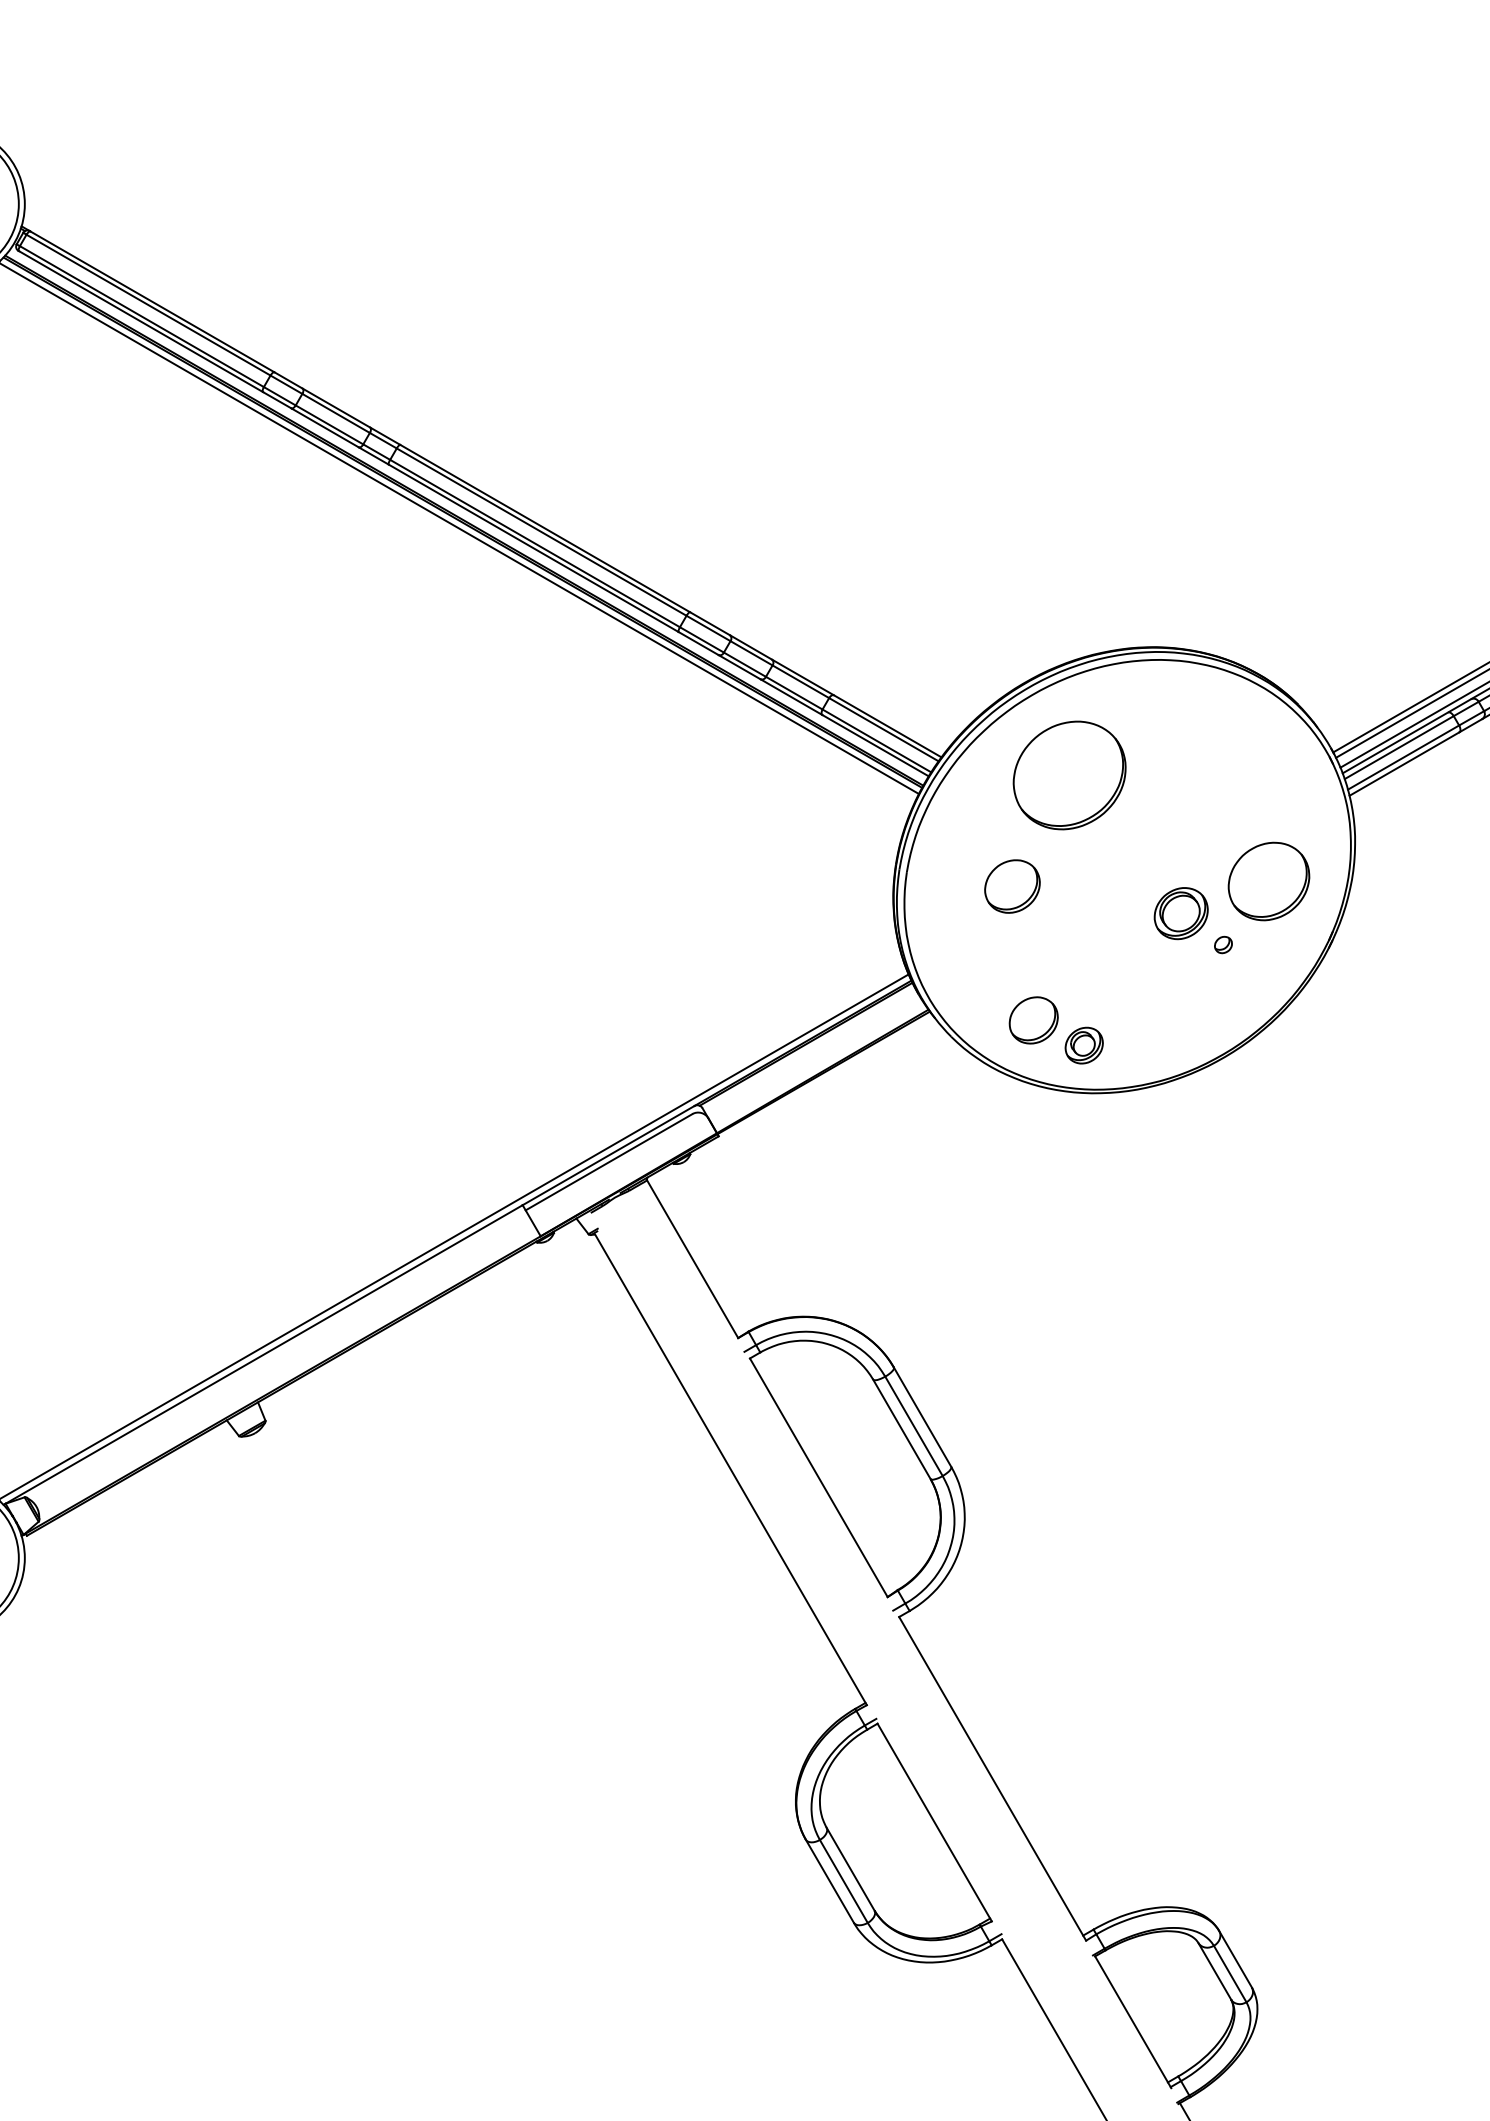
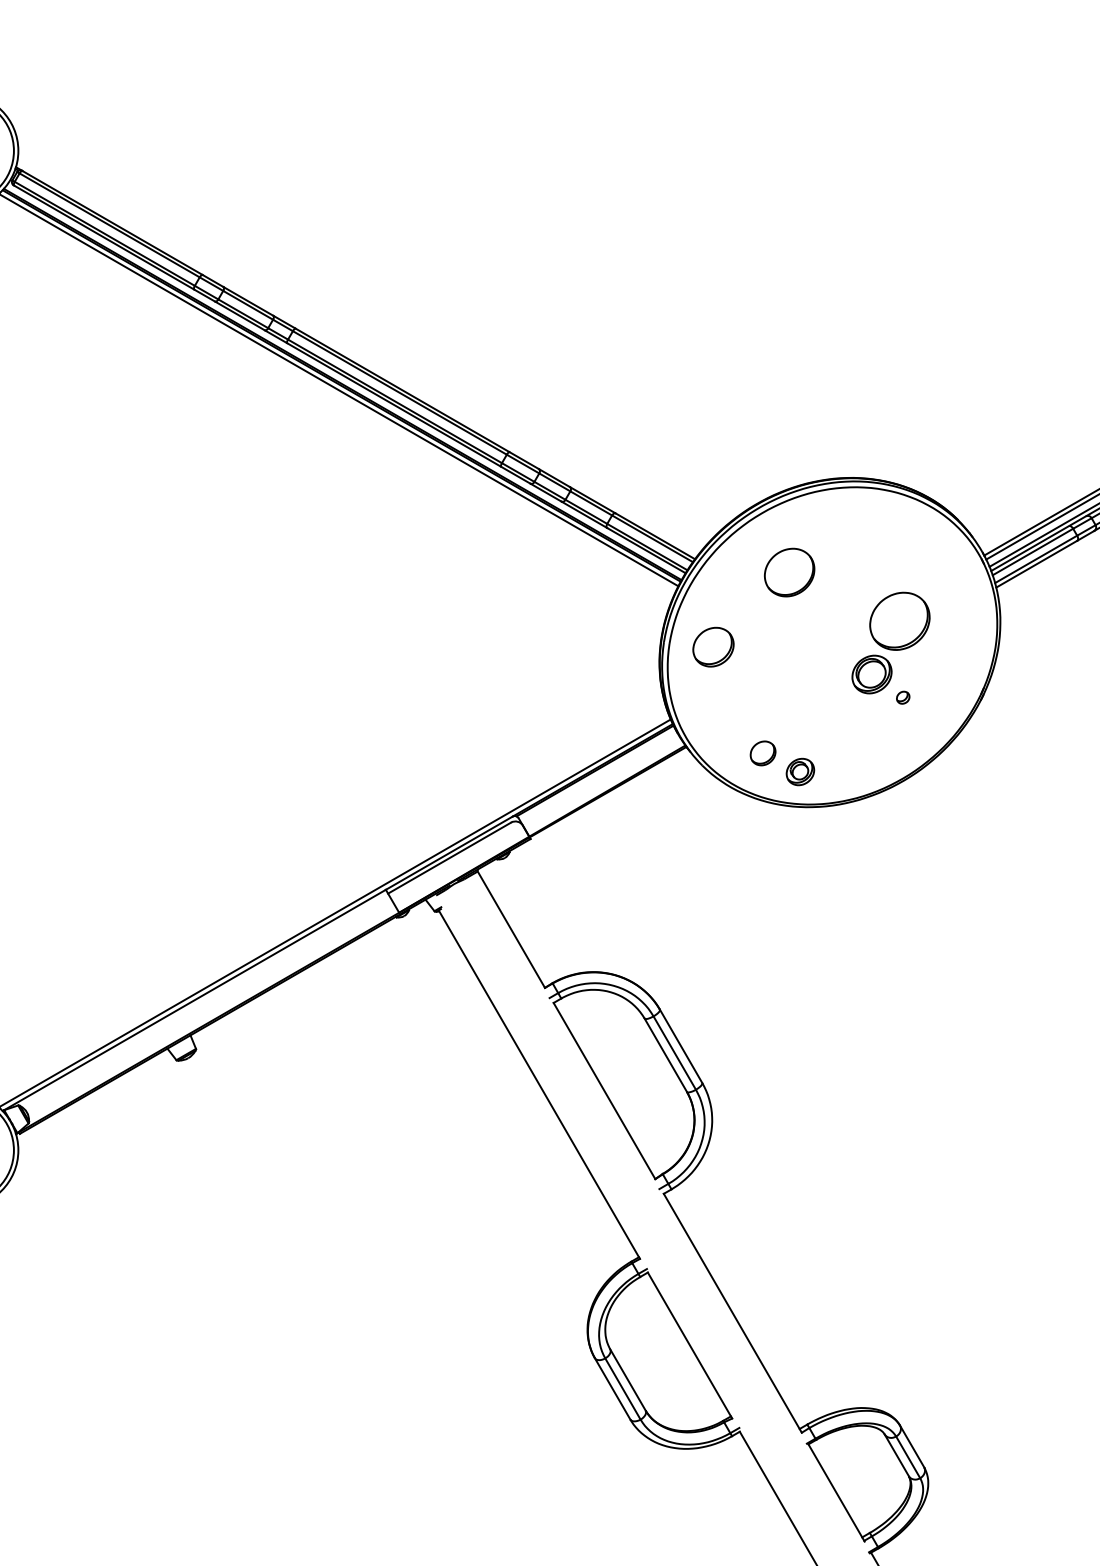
part: (1069, 775) -> (789, 572), size x0.6
part: (1268, 881) -> (899, 621), moved
part: (1012, 886) -> (713, 647), moved
part: (1033, 1020) -> (762, 753), size x0.7

